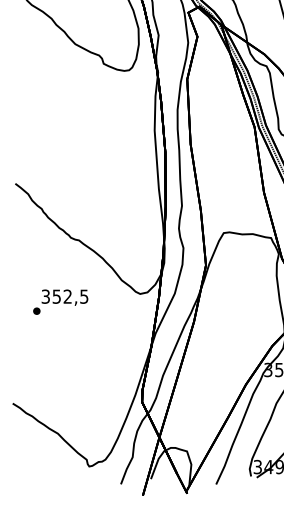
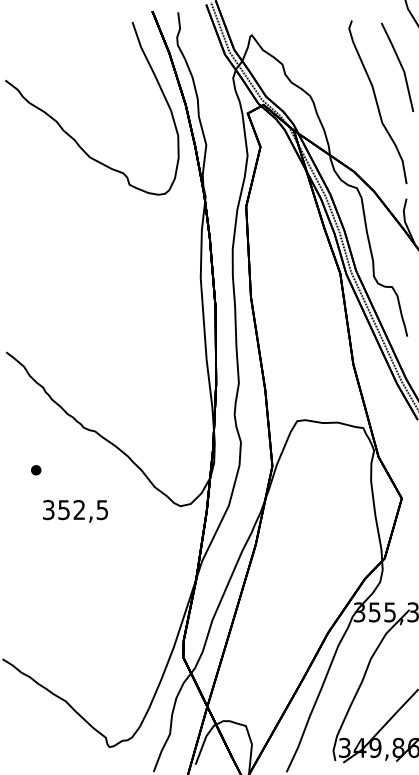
part: (37, 311) -> (36, 470), moved

